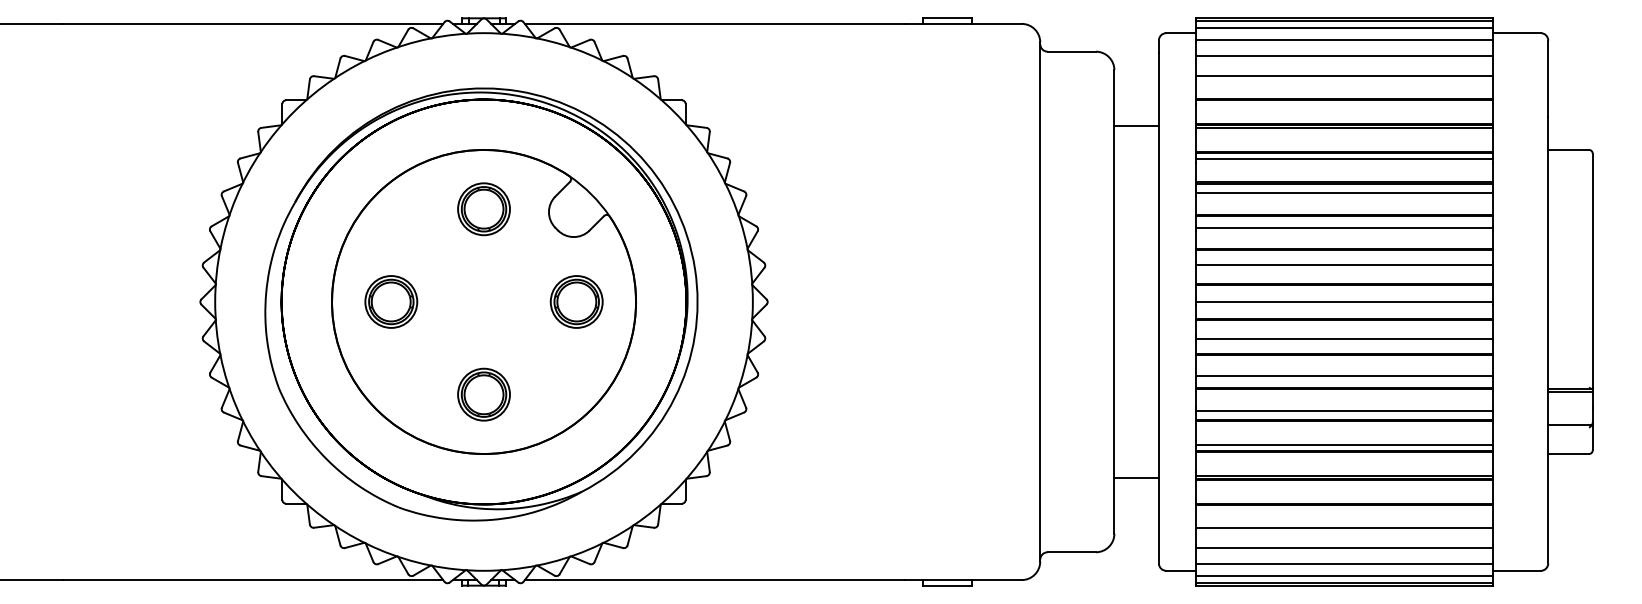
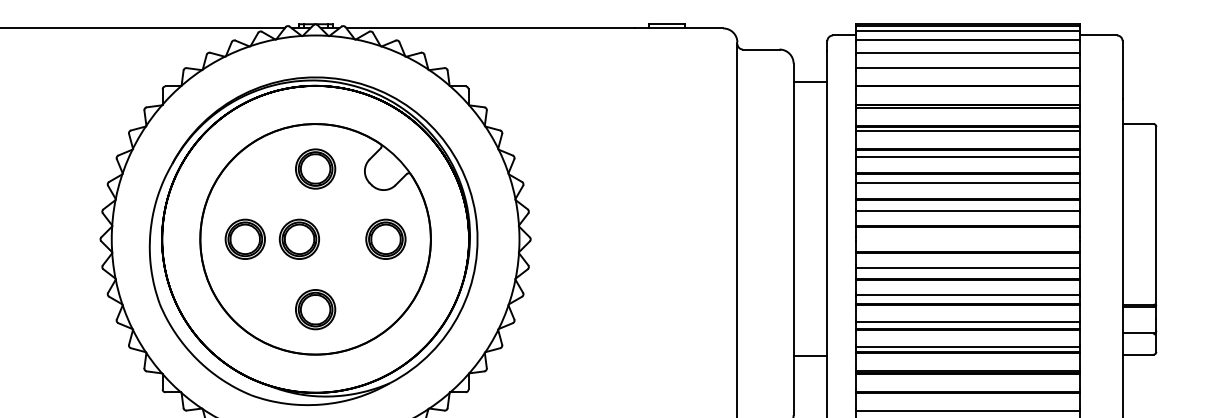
line: (1136, 125) -> (810, 82), moved
part: (462, 301) -> (299, 238), added
line: (1343, 301) -> (967, 238), removed
line: (1136, 478) -> (810, 356), moved

